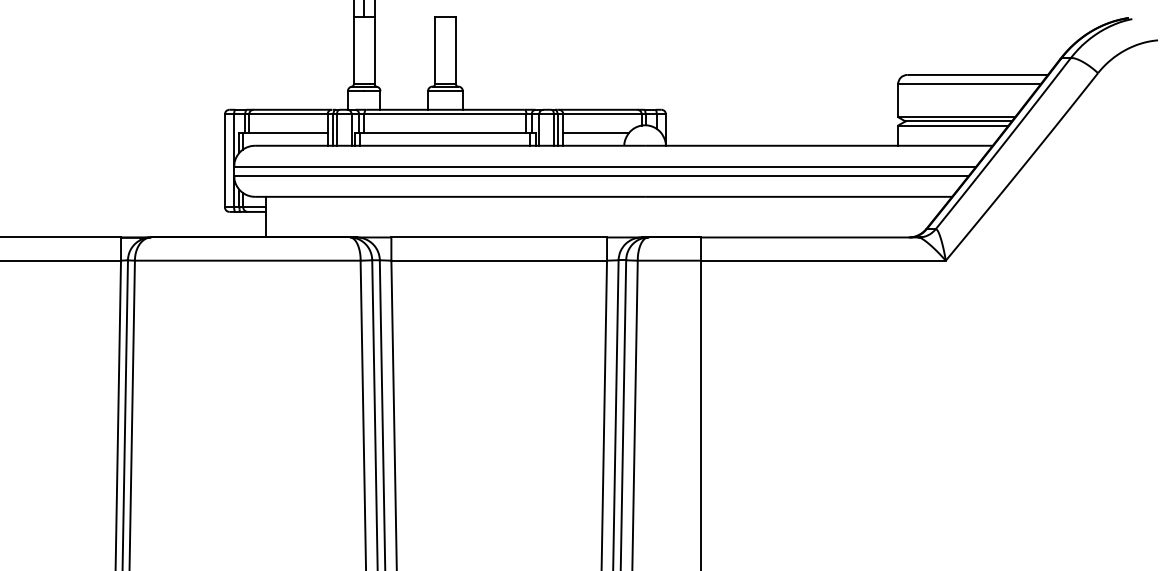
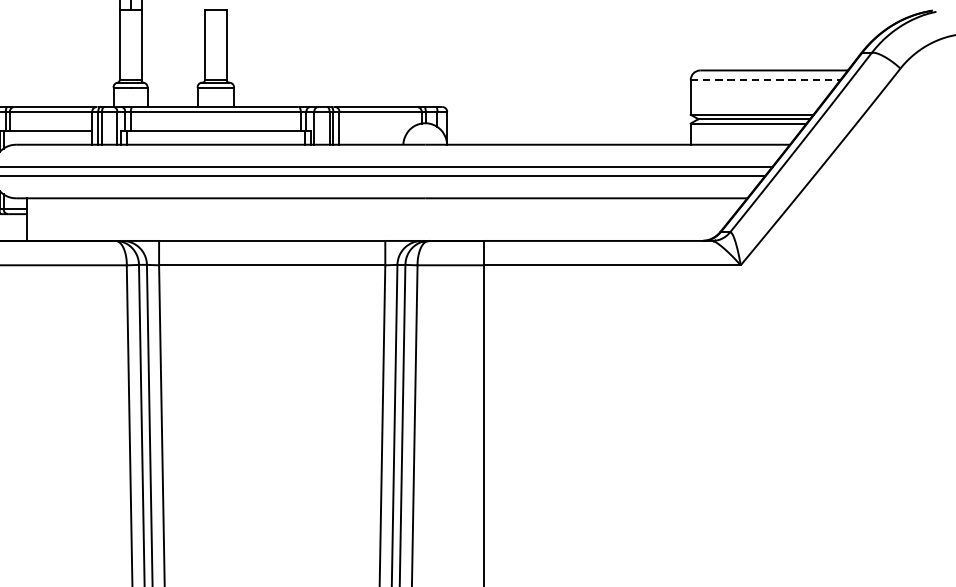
line: (969, 84) -> (765, 80), solid -> dashed
line: (596, 133) -> (374, 131), removed

